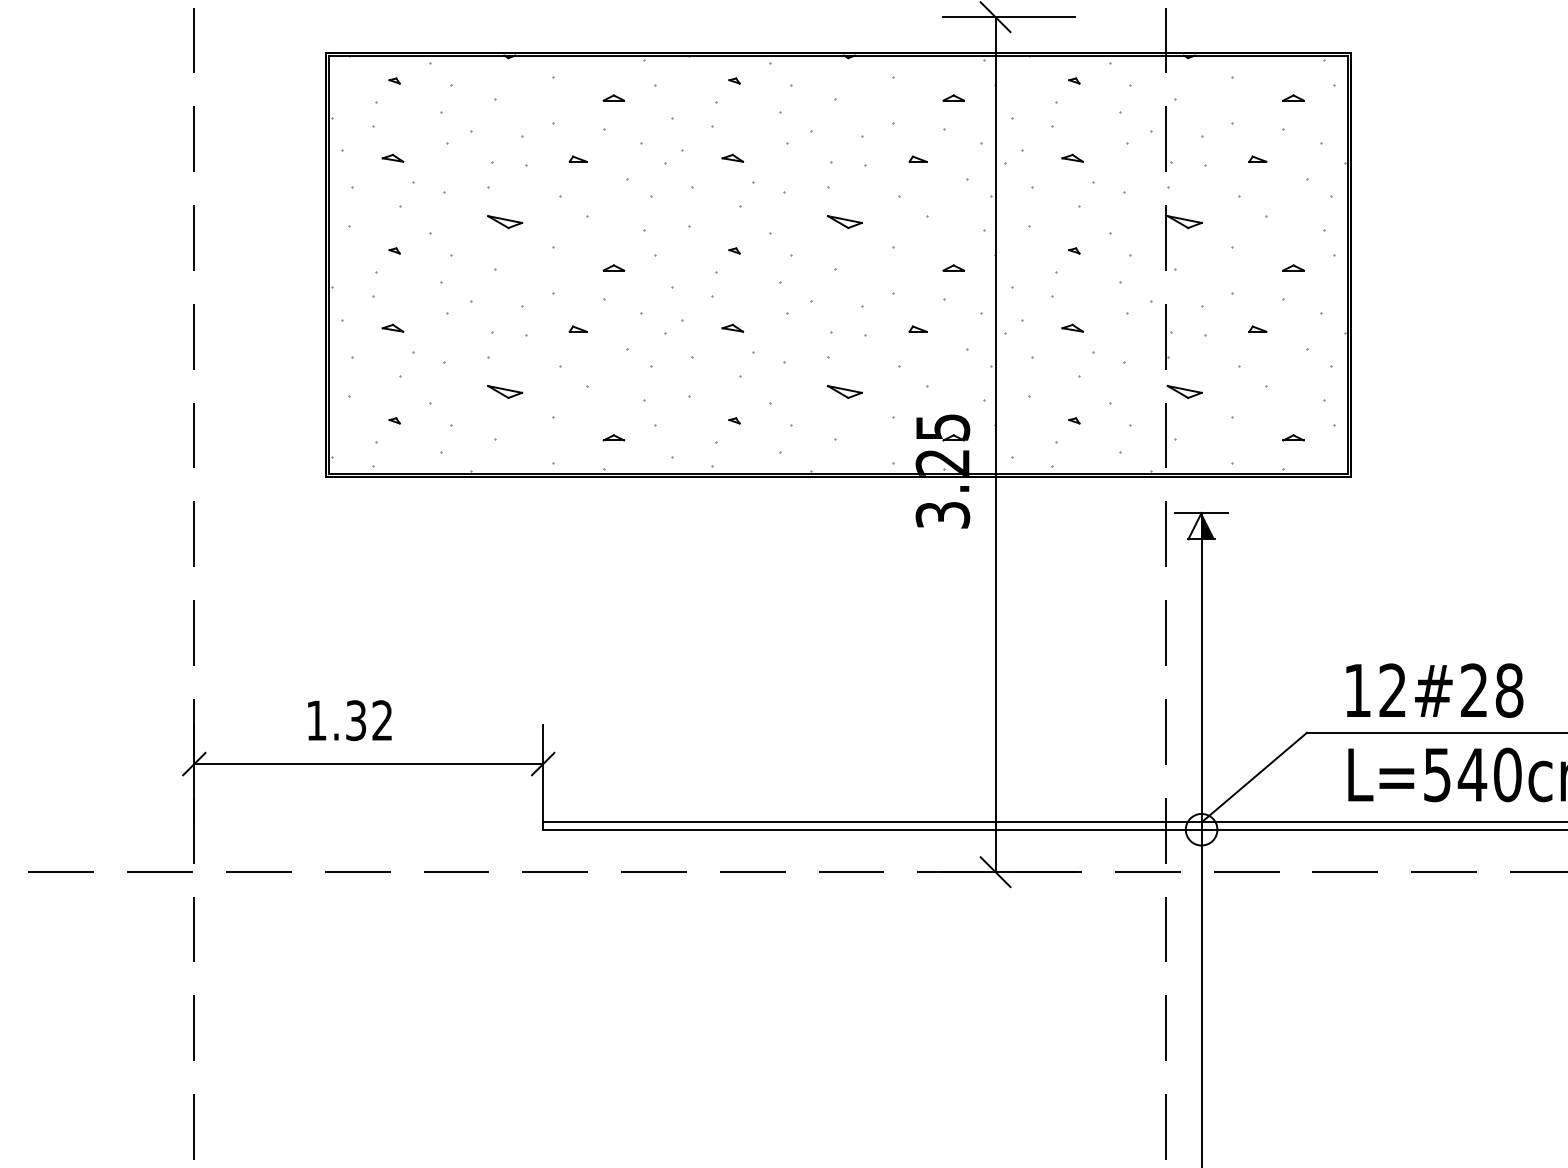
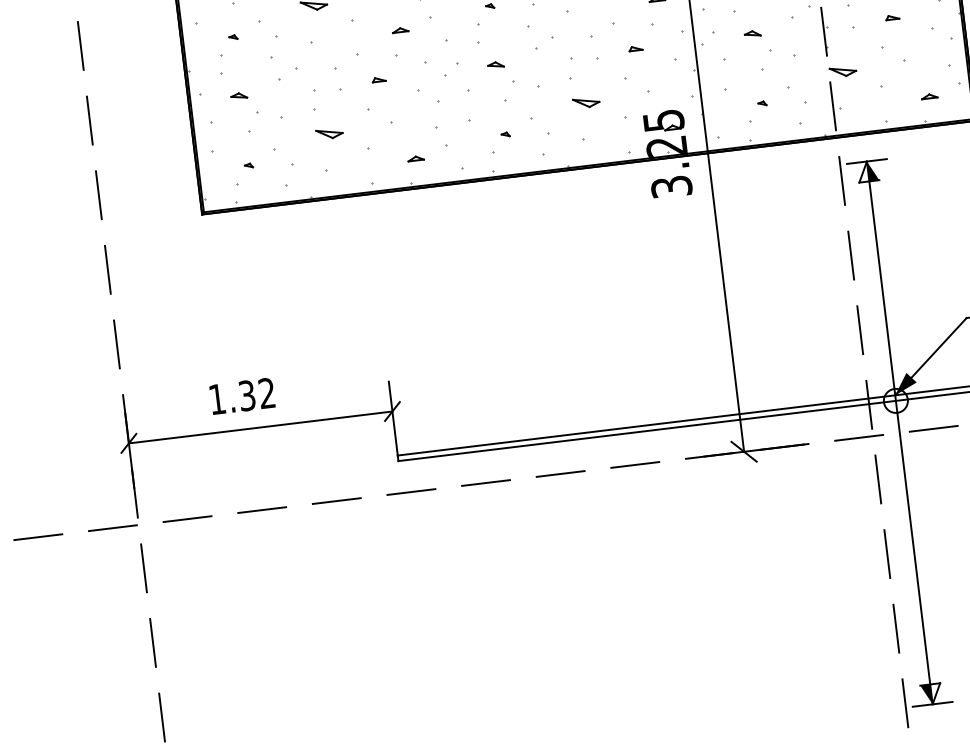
fill: (1216, 808) -> (905, 383), added

